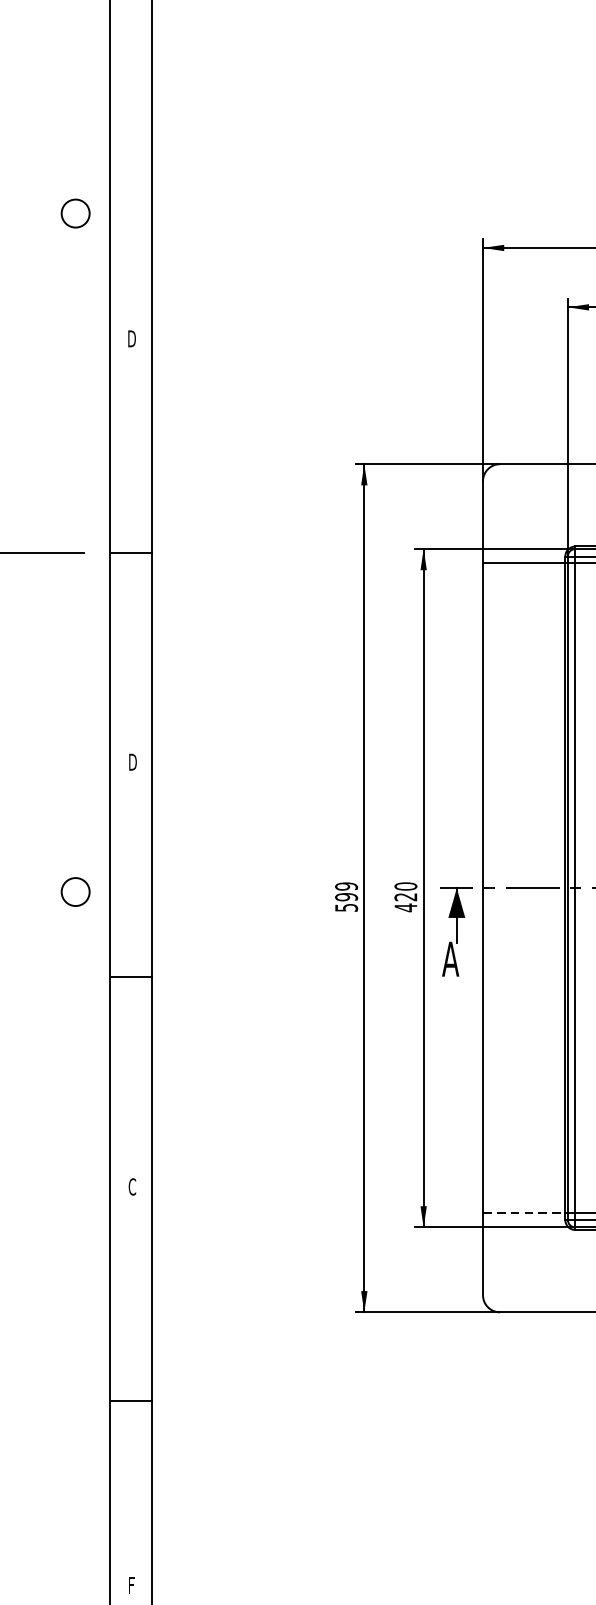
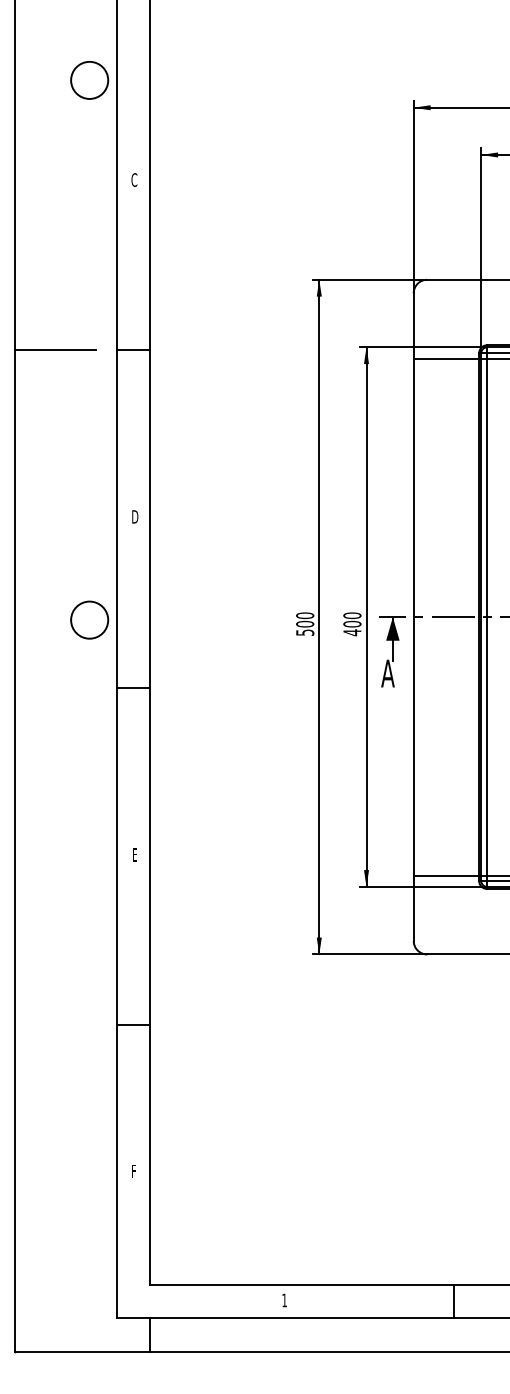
circle: (75, 212) -> (89, 79), size x1.67
text: (132, 338) -> (134, 179), D -> C
circle: (75, 891) -> (89, 619), size x1.67
text: (346, 891) -> (305, 619), 599 -> 500
text: (406, 896) -> (352, 623), 420 -> 400
text: (132, 1186) -> (134, 854), C -> E
line: (524, 1213) -> (446, 875), dashed -> solid

